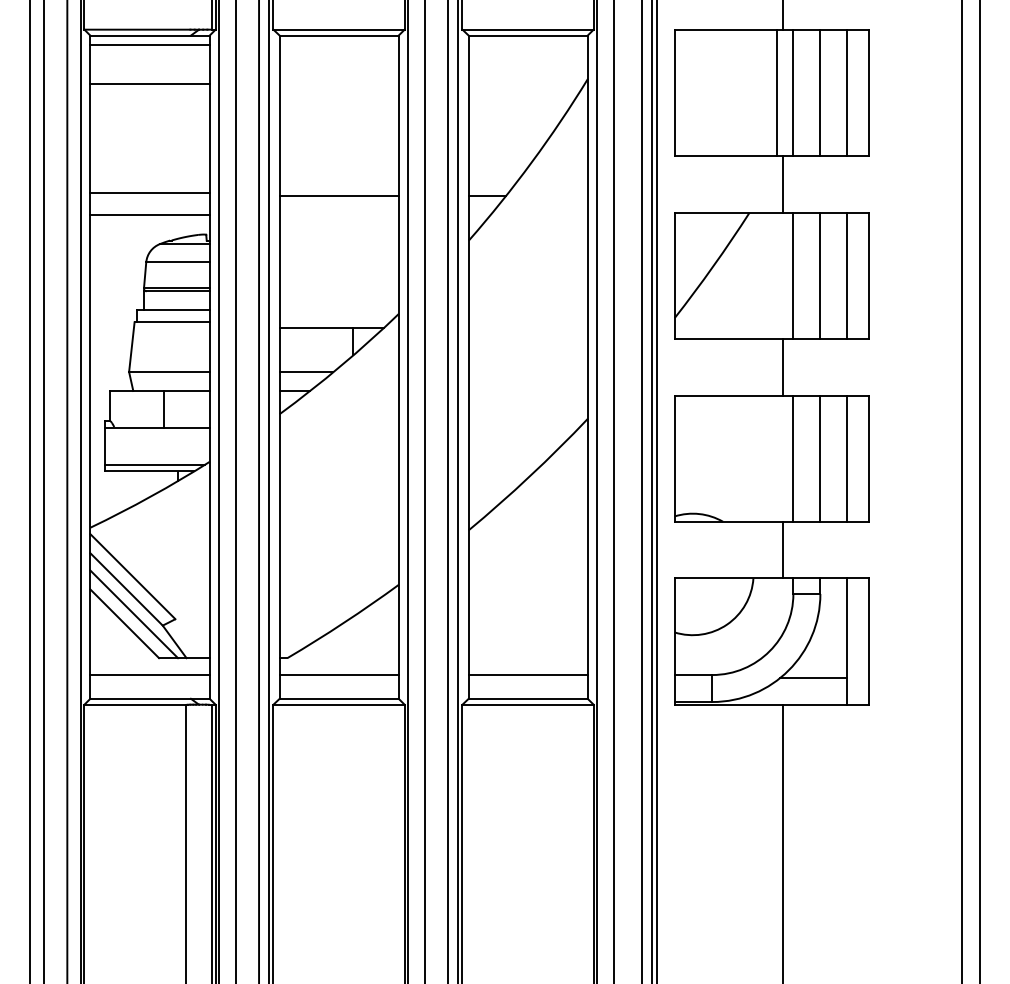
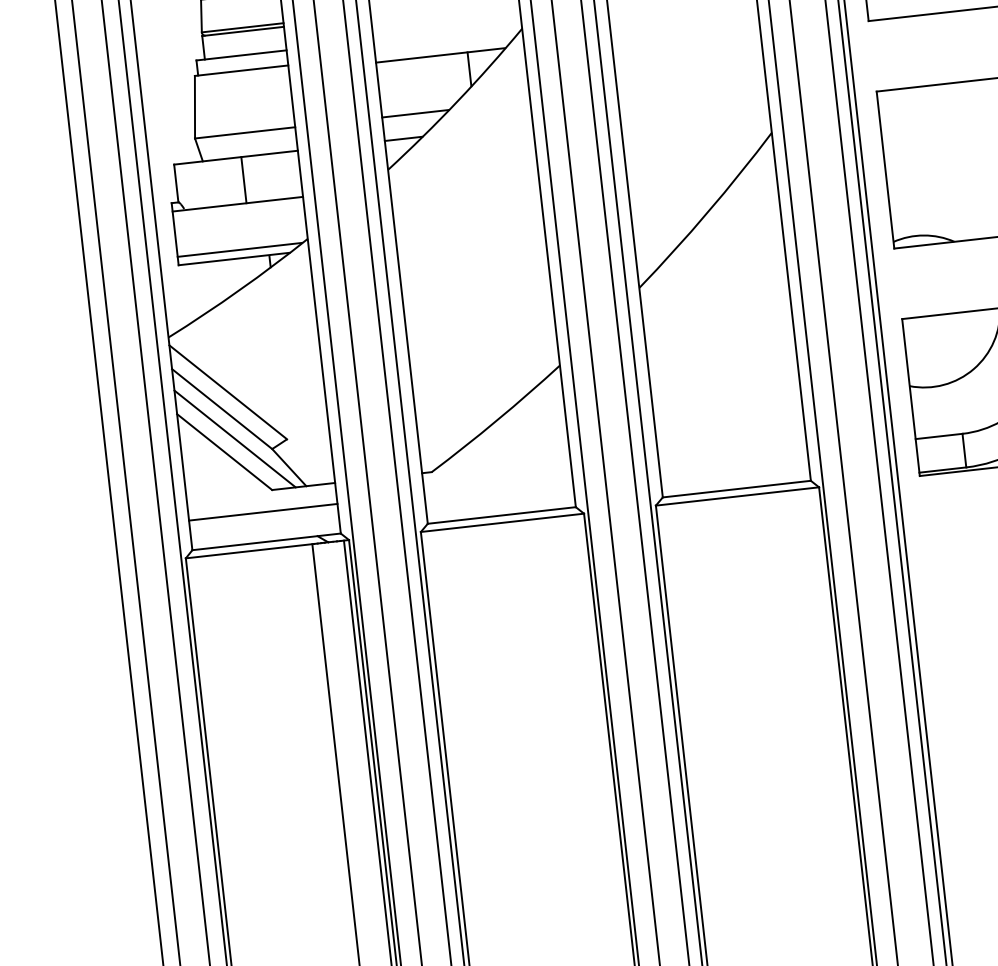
line: (338, 675) -> (497, 486), removed
line: (527, 675) -> (732, 460), removed

